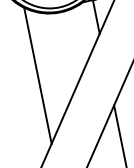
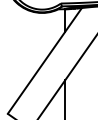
line: (38, 76) -> (19, 51), removed

